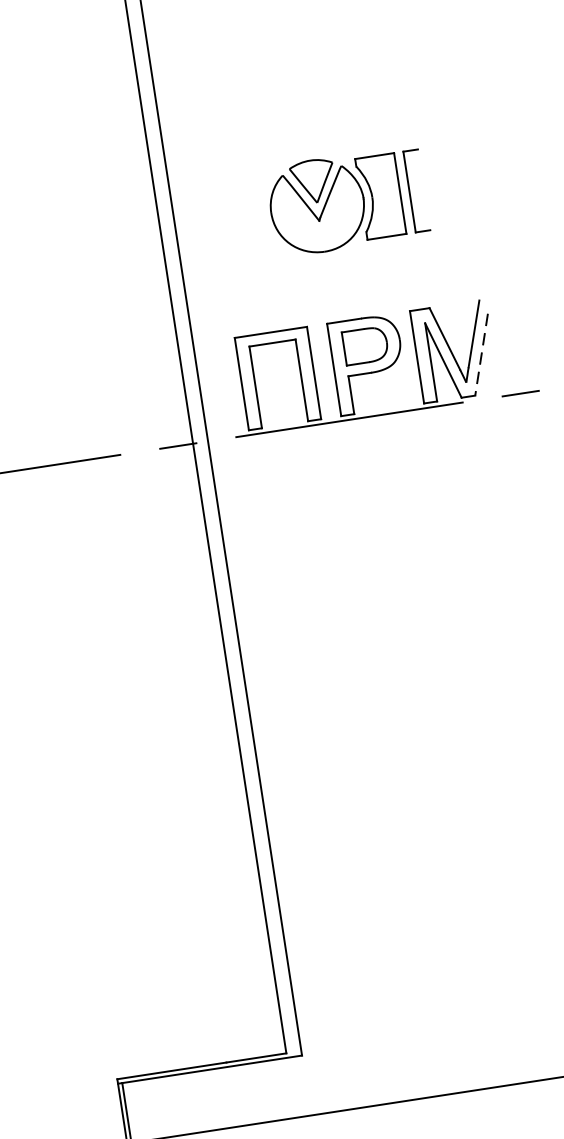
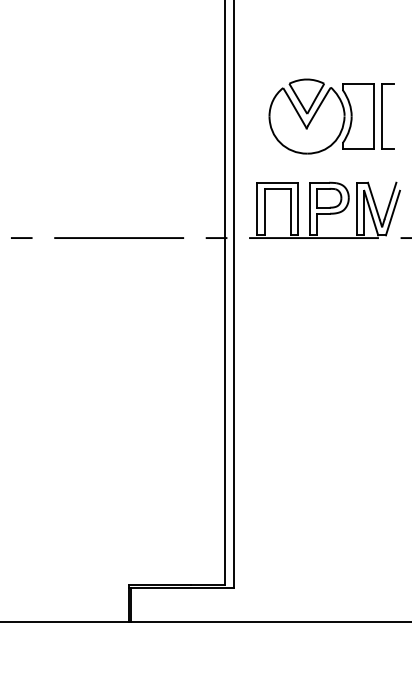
part: (347, 201) -> (331, 116), size x1.43
line: (480, 355) -> (392, 213), dashed -> solid

